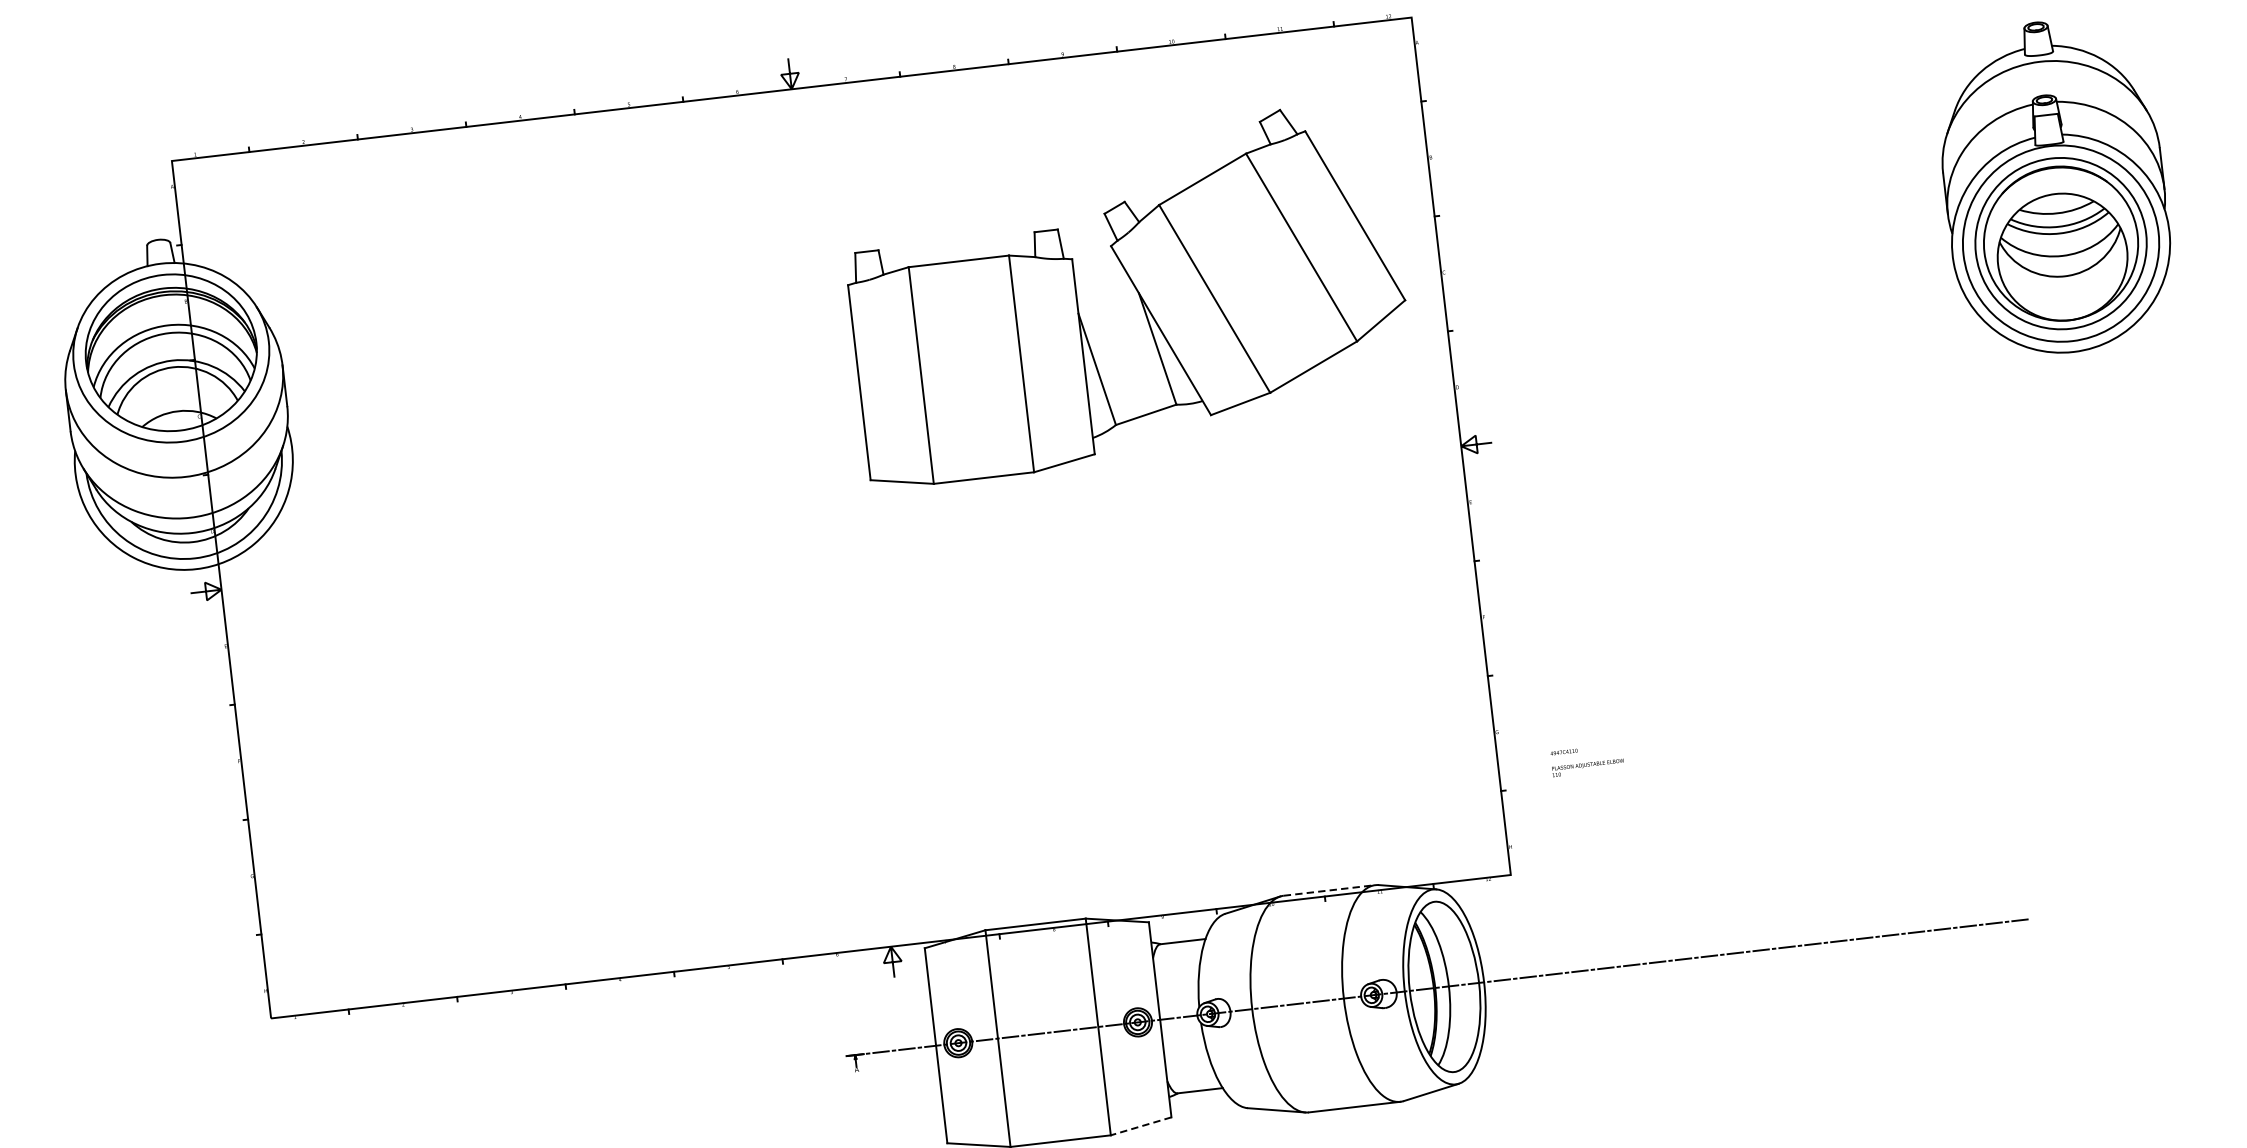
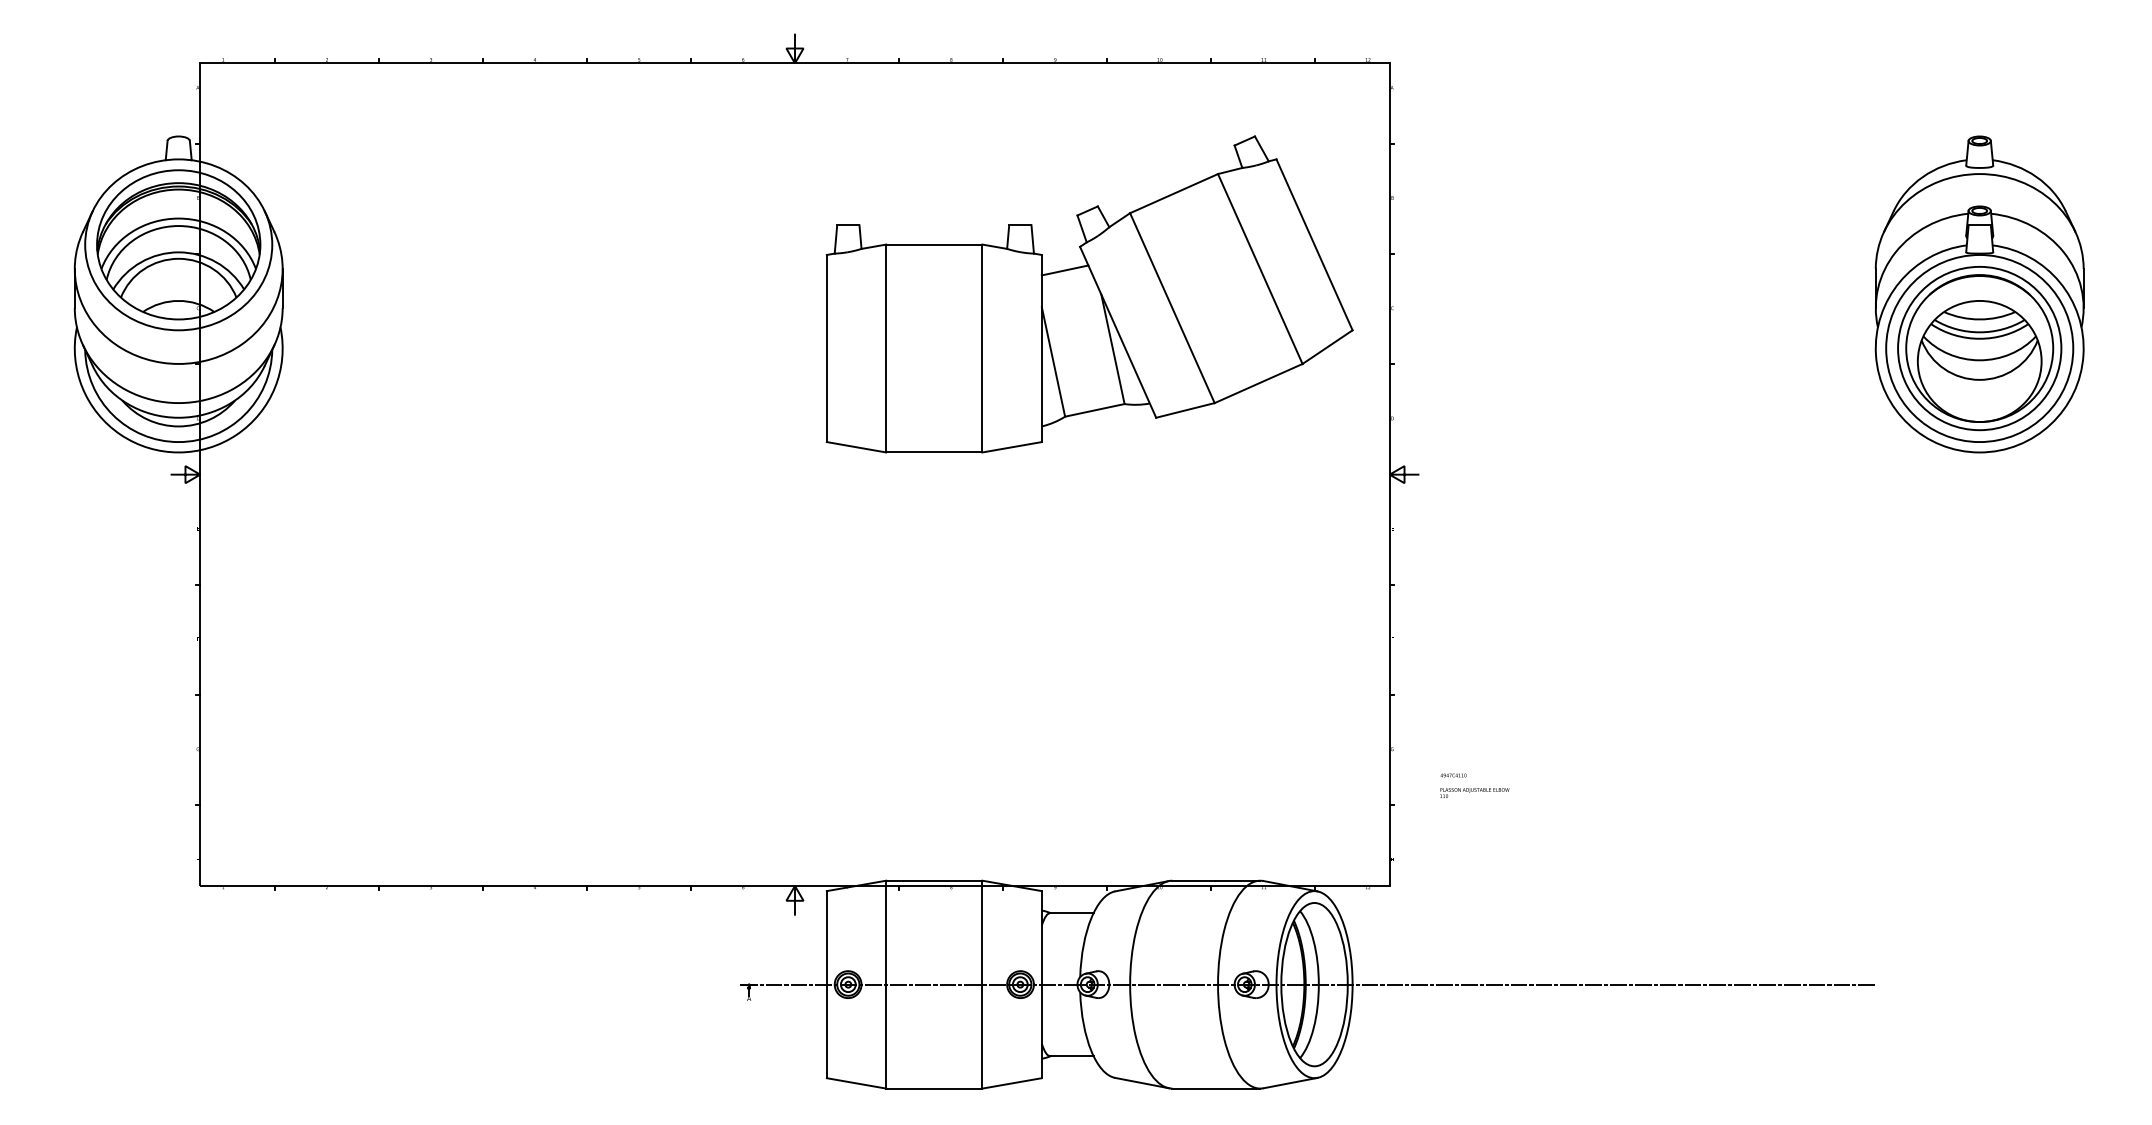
line: (1097, 272) -> (1064, 270), added
line: (1329, 890) -> (1216, 880), dashed -> solid
line: (1140, 1126) -> (1011, 1083), dashed -> solid

